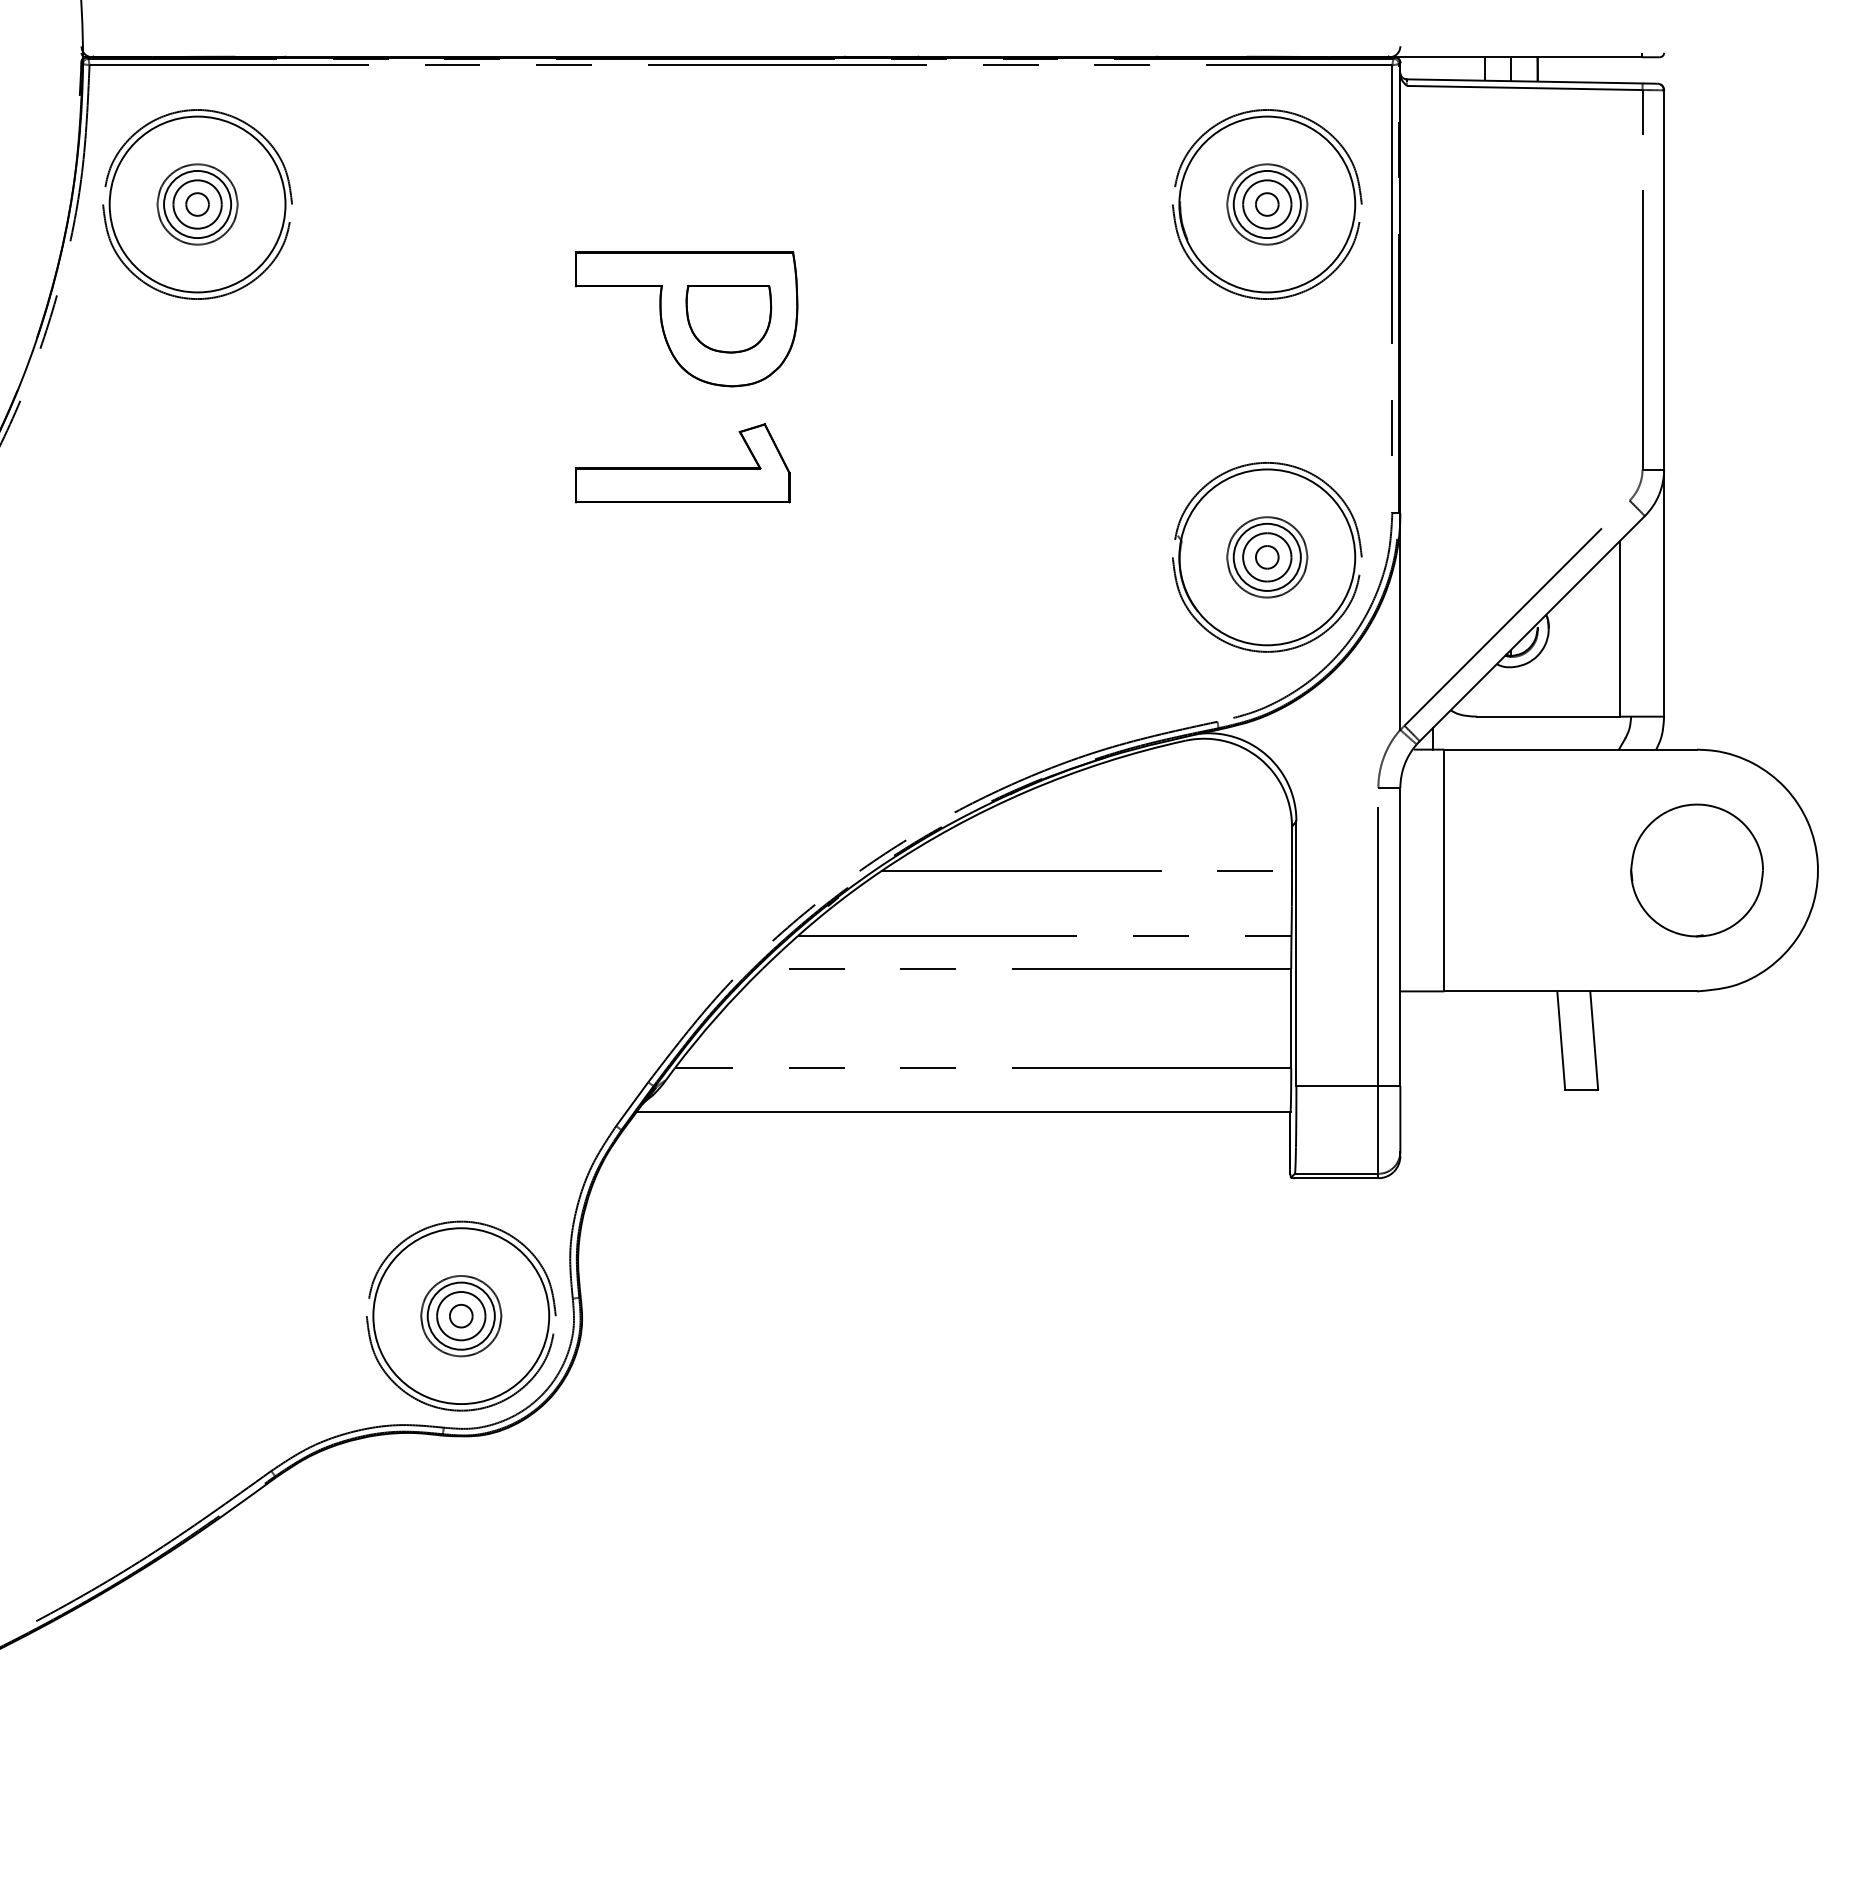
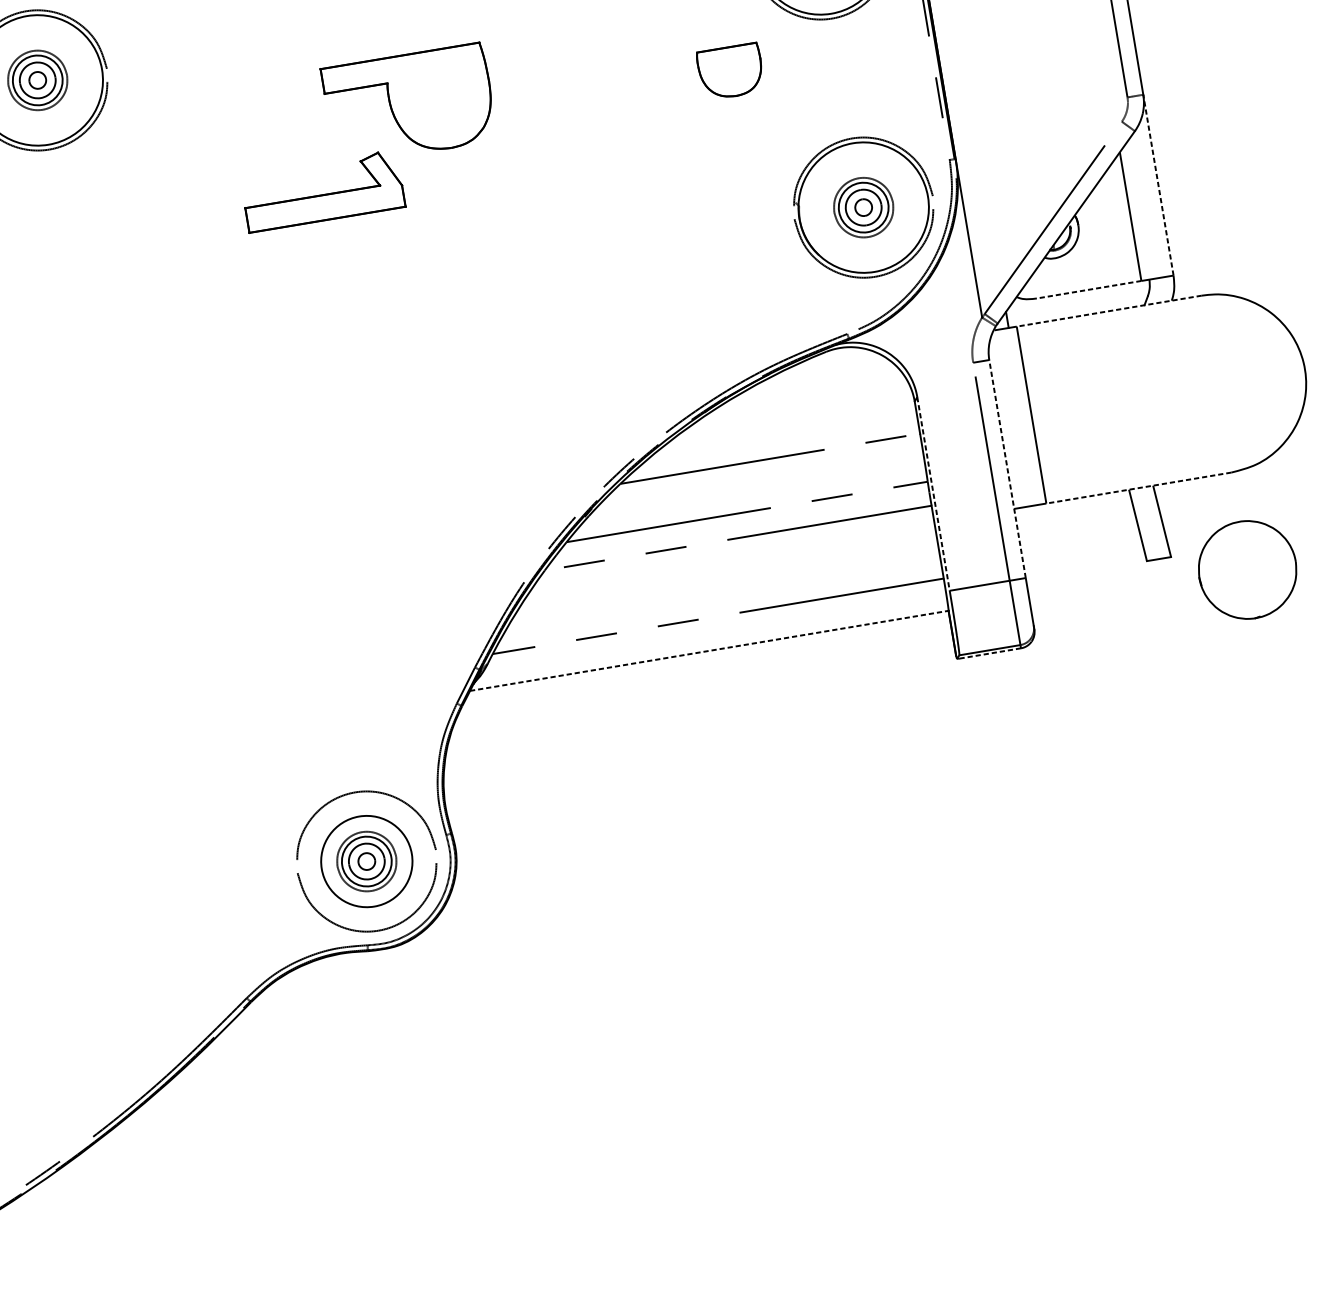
part: (728, 319) -> (730, 72), moved
part: (682, 463) -> (322, 191), moved
line: (1664, 593) -> (1158, 185), solid -> dashed
line: (1548, 716) -> (1088, 289), solid -> dashed
line: (1570, 749) -> (1109, 311), solid -> dashed
part: (1696, 870) -> (1247, 570), moved
line: (1400, 936) -> (1007, 468), solid -> dashed
line: (1296, 954) -> (933, 494), solid -> dashed
line: (1570, 991) -> (1138, 488), solid -> dashed
line: (964, 1112) -> (710, 650), solid -> dashed
line: (1336, 1178) -> (990, 653), solid -> dashed
circle: (461, 1316) -> (367, 861), size x0.7

